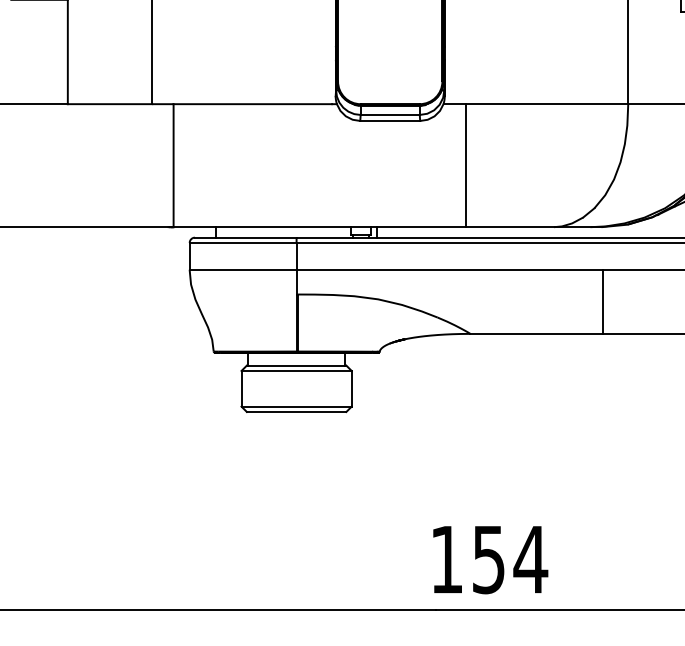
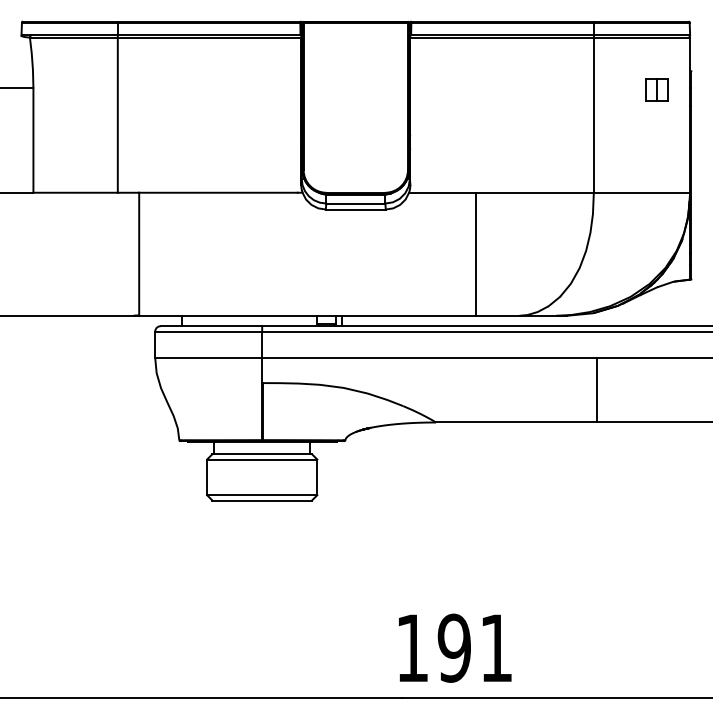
line: (465, 164) -> (476, 253), moved
line: (602, 301) -> (596, 390), moved
text: (509, 558) -> (475, 647), 154 -> 191

